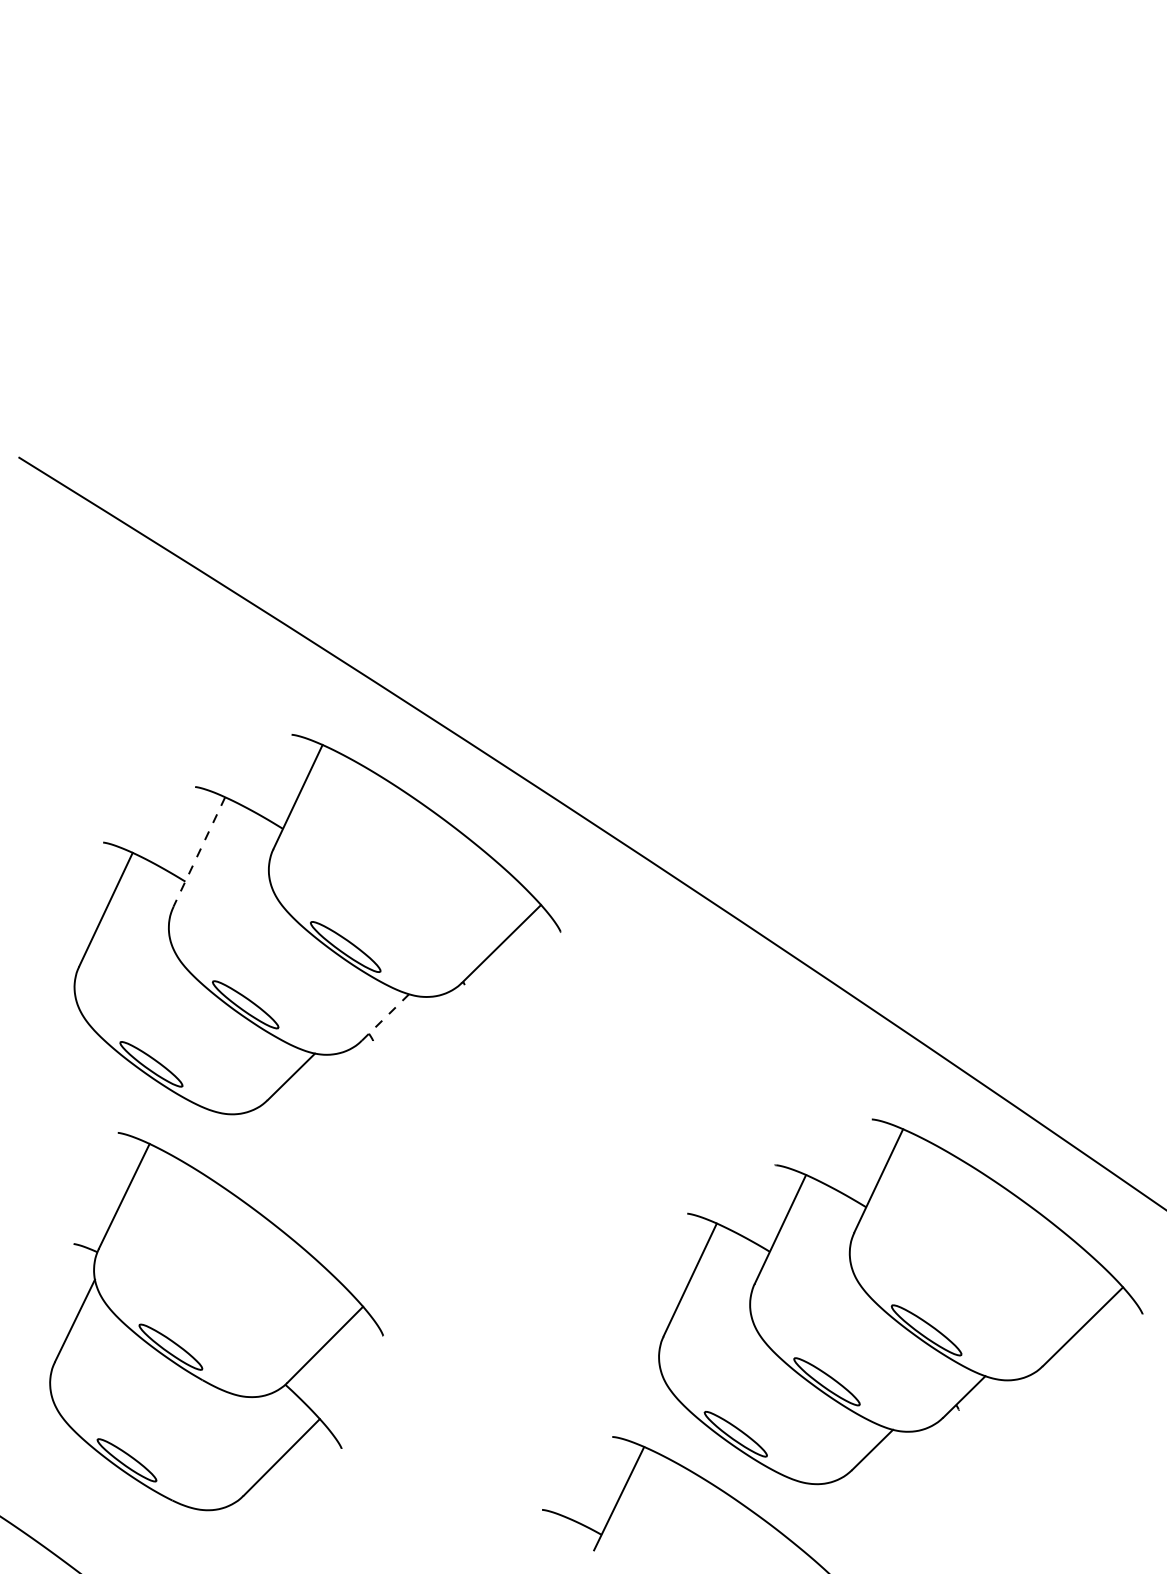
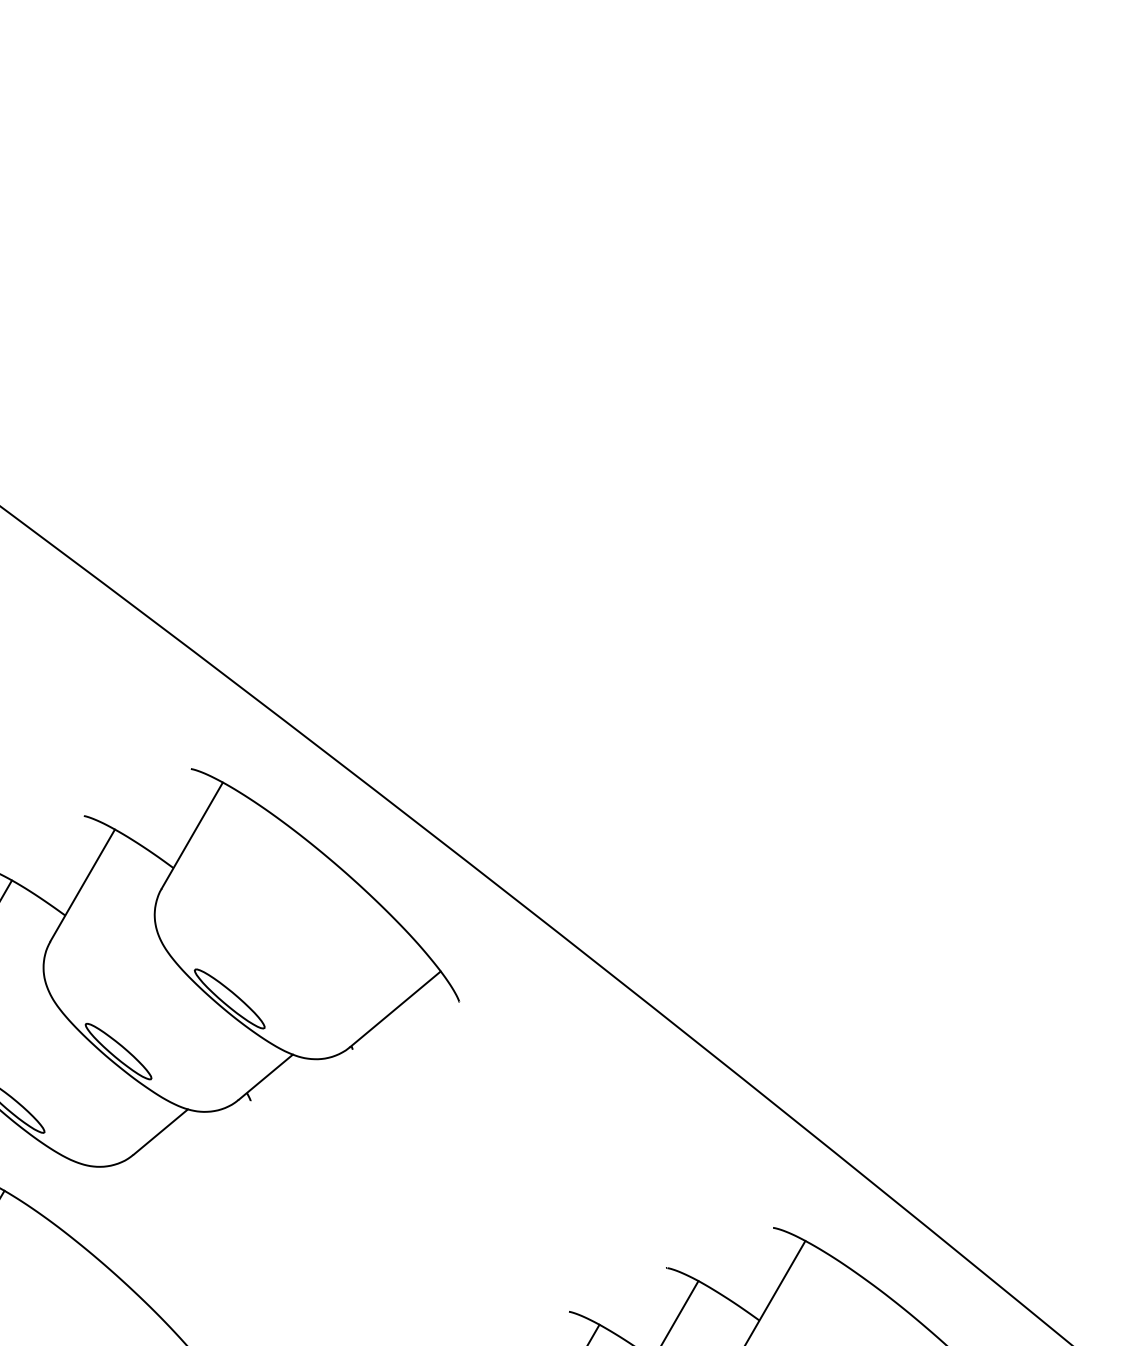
line: (199, 852) -> (82, 885), dashed -> solid
line: (385, 1017) -> (265, 1077), dashed -> solid

